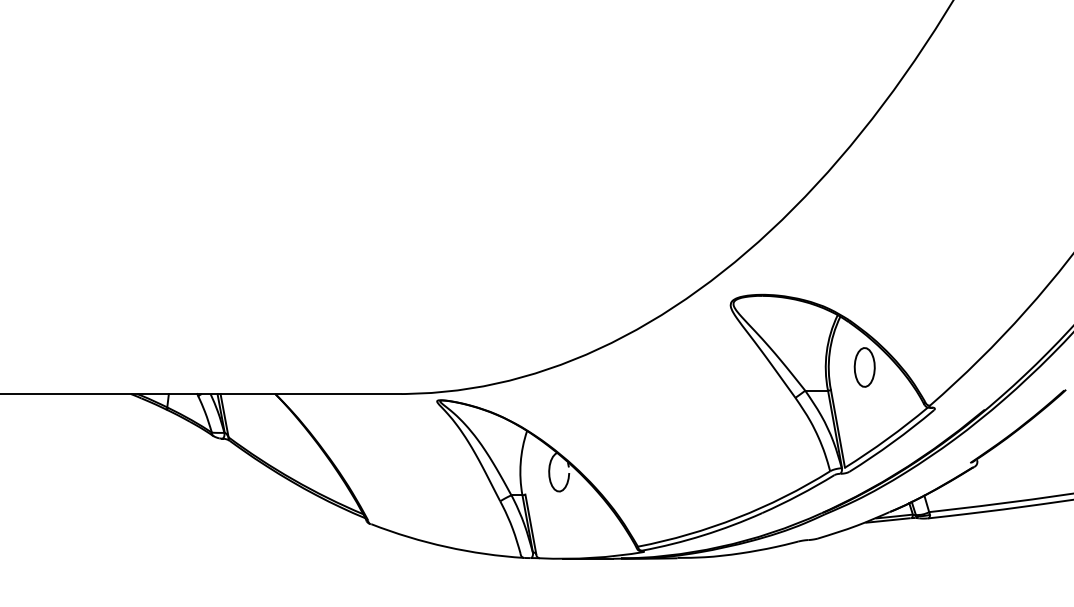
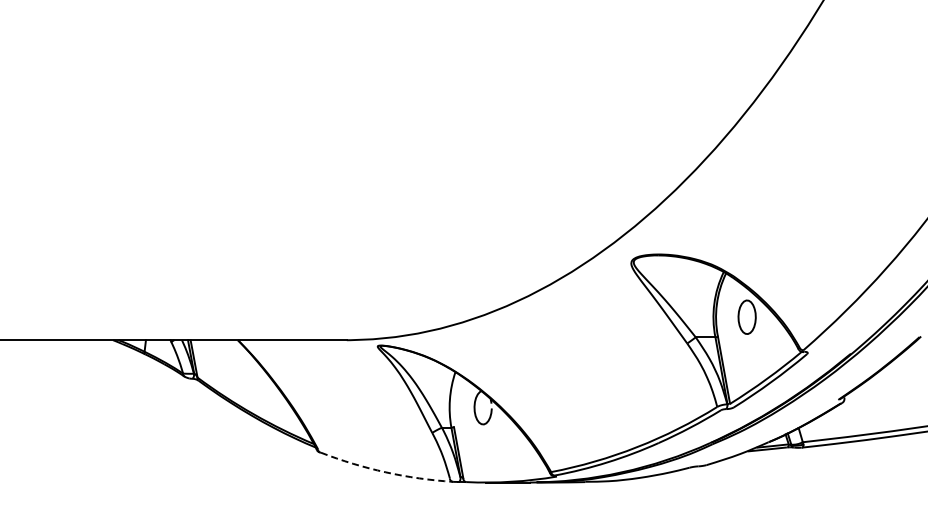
arc: (446, 547) -> (385, 472), solid -> dashed

